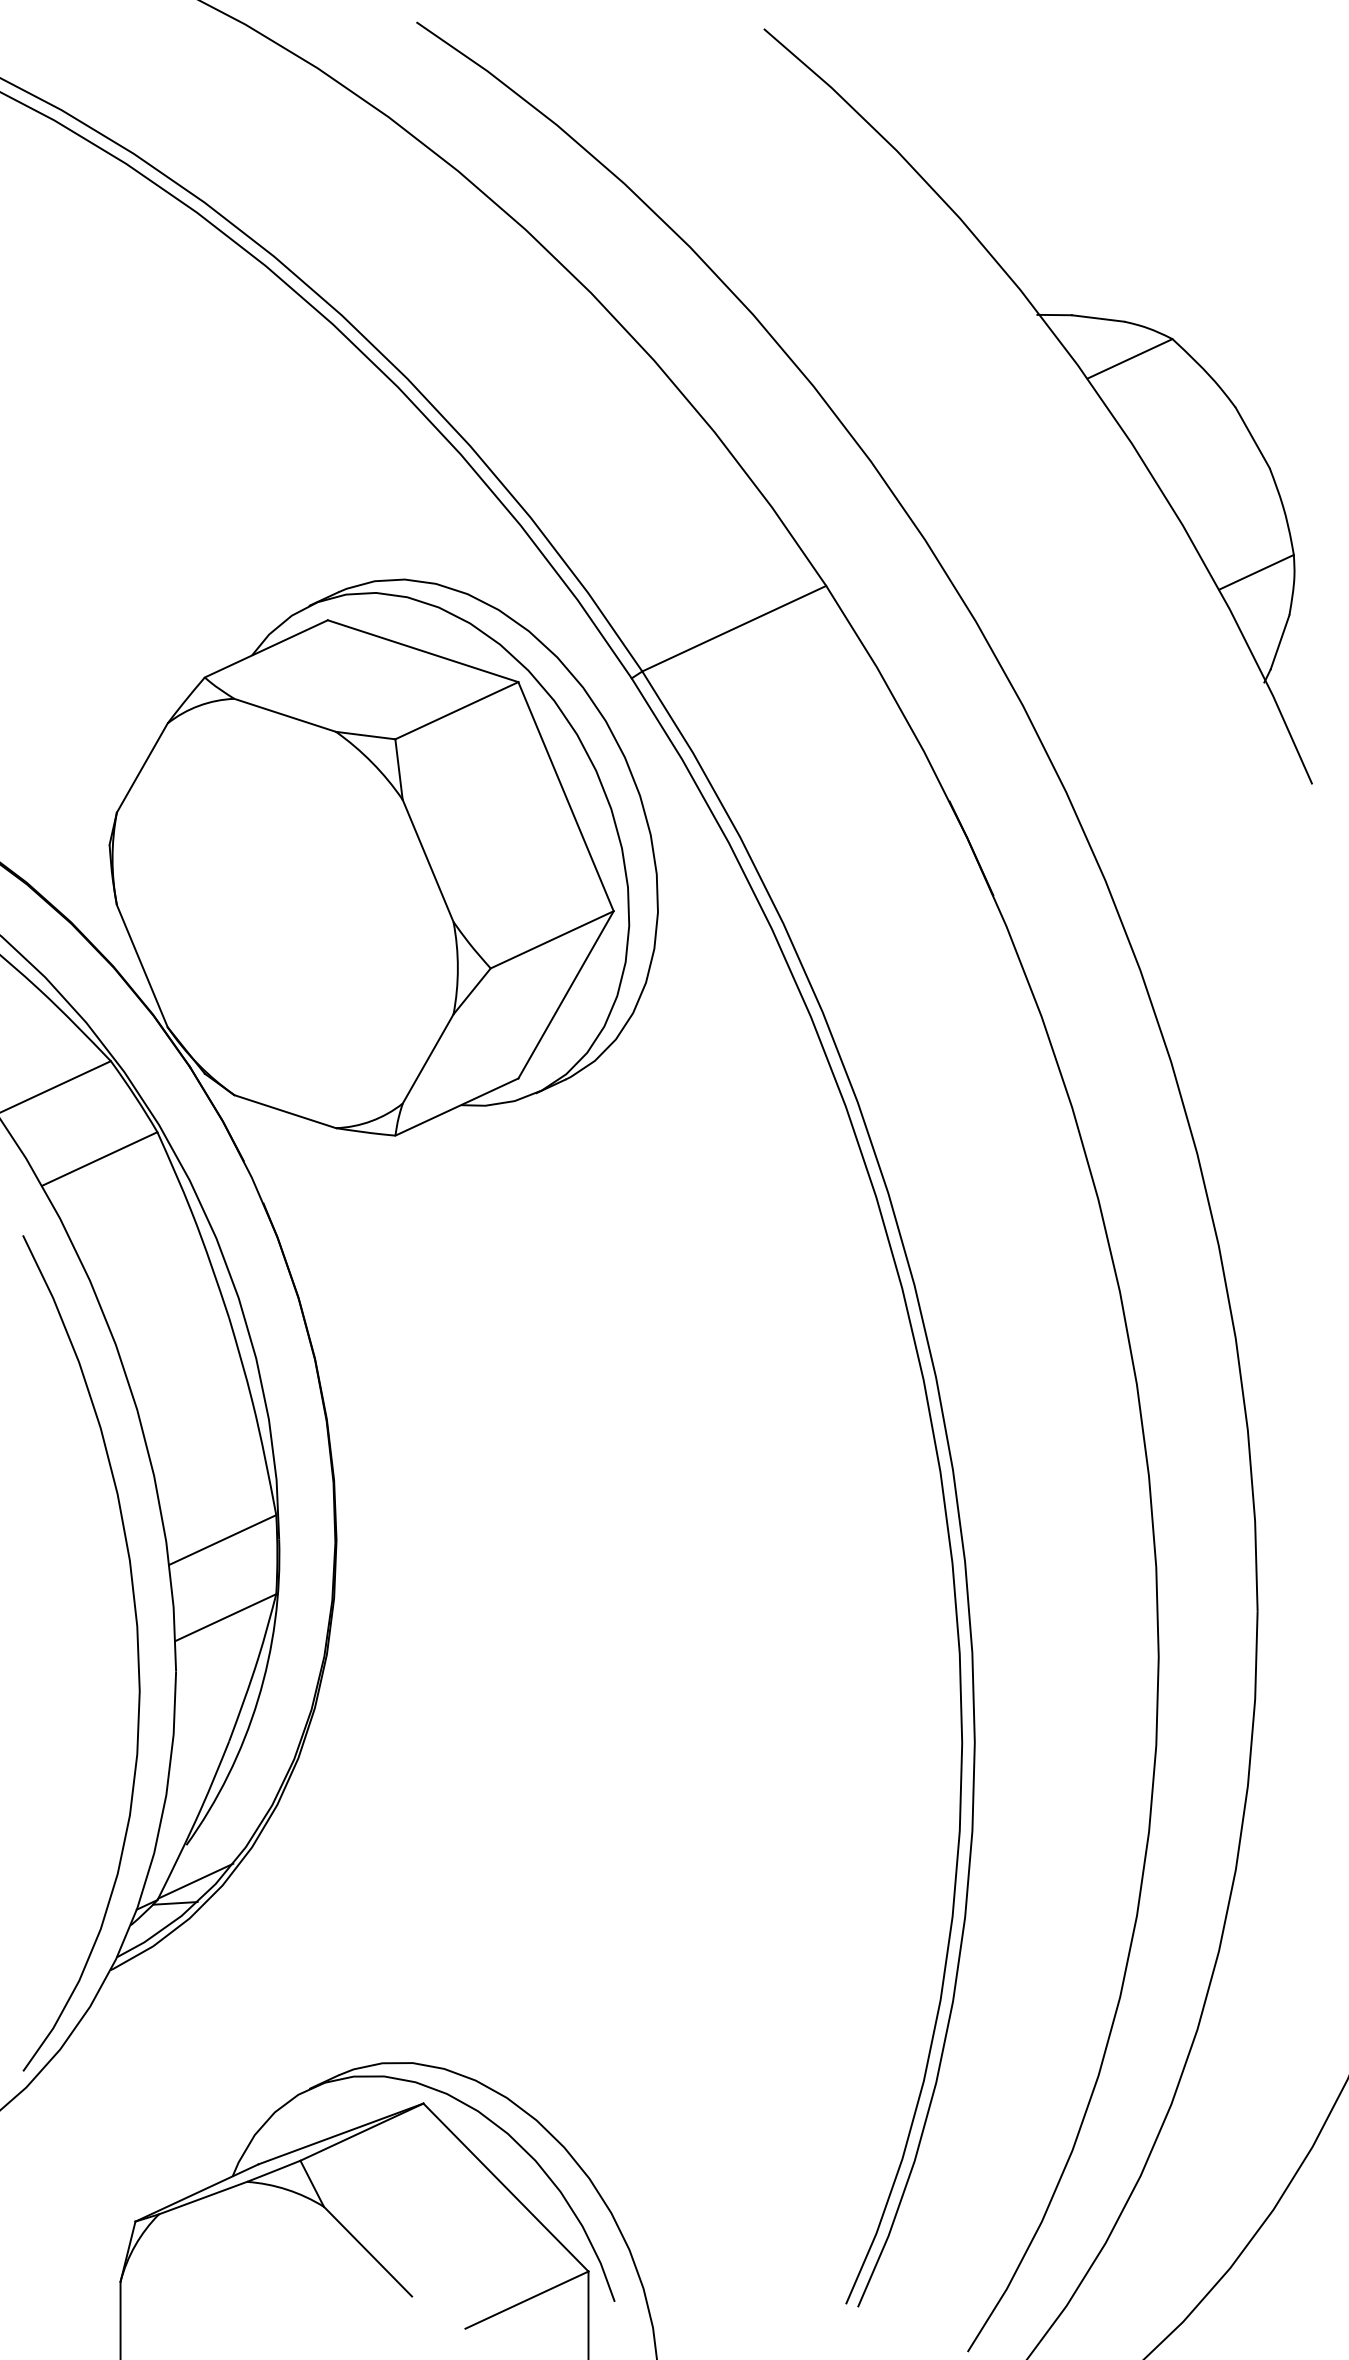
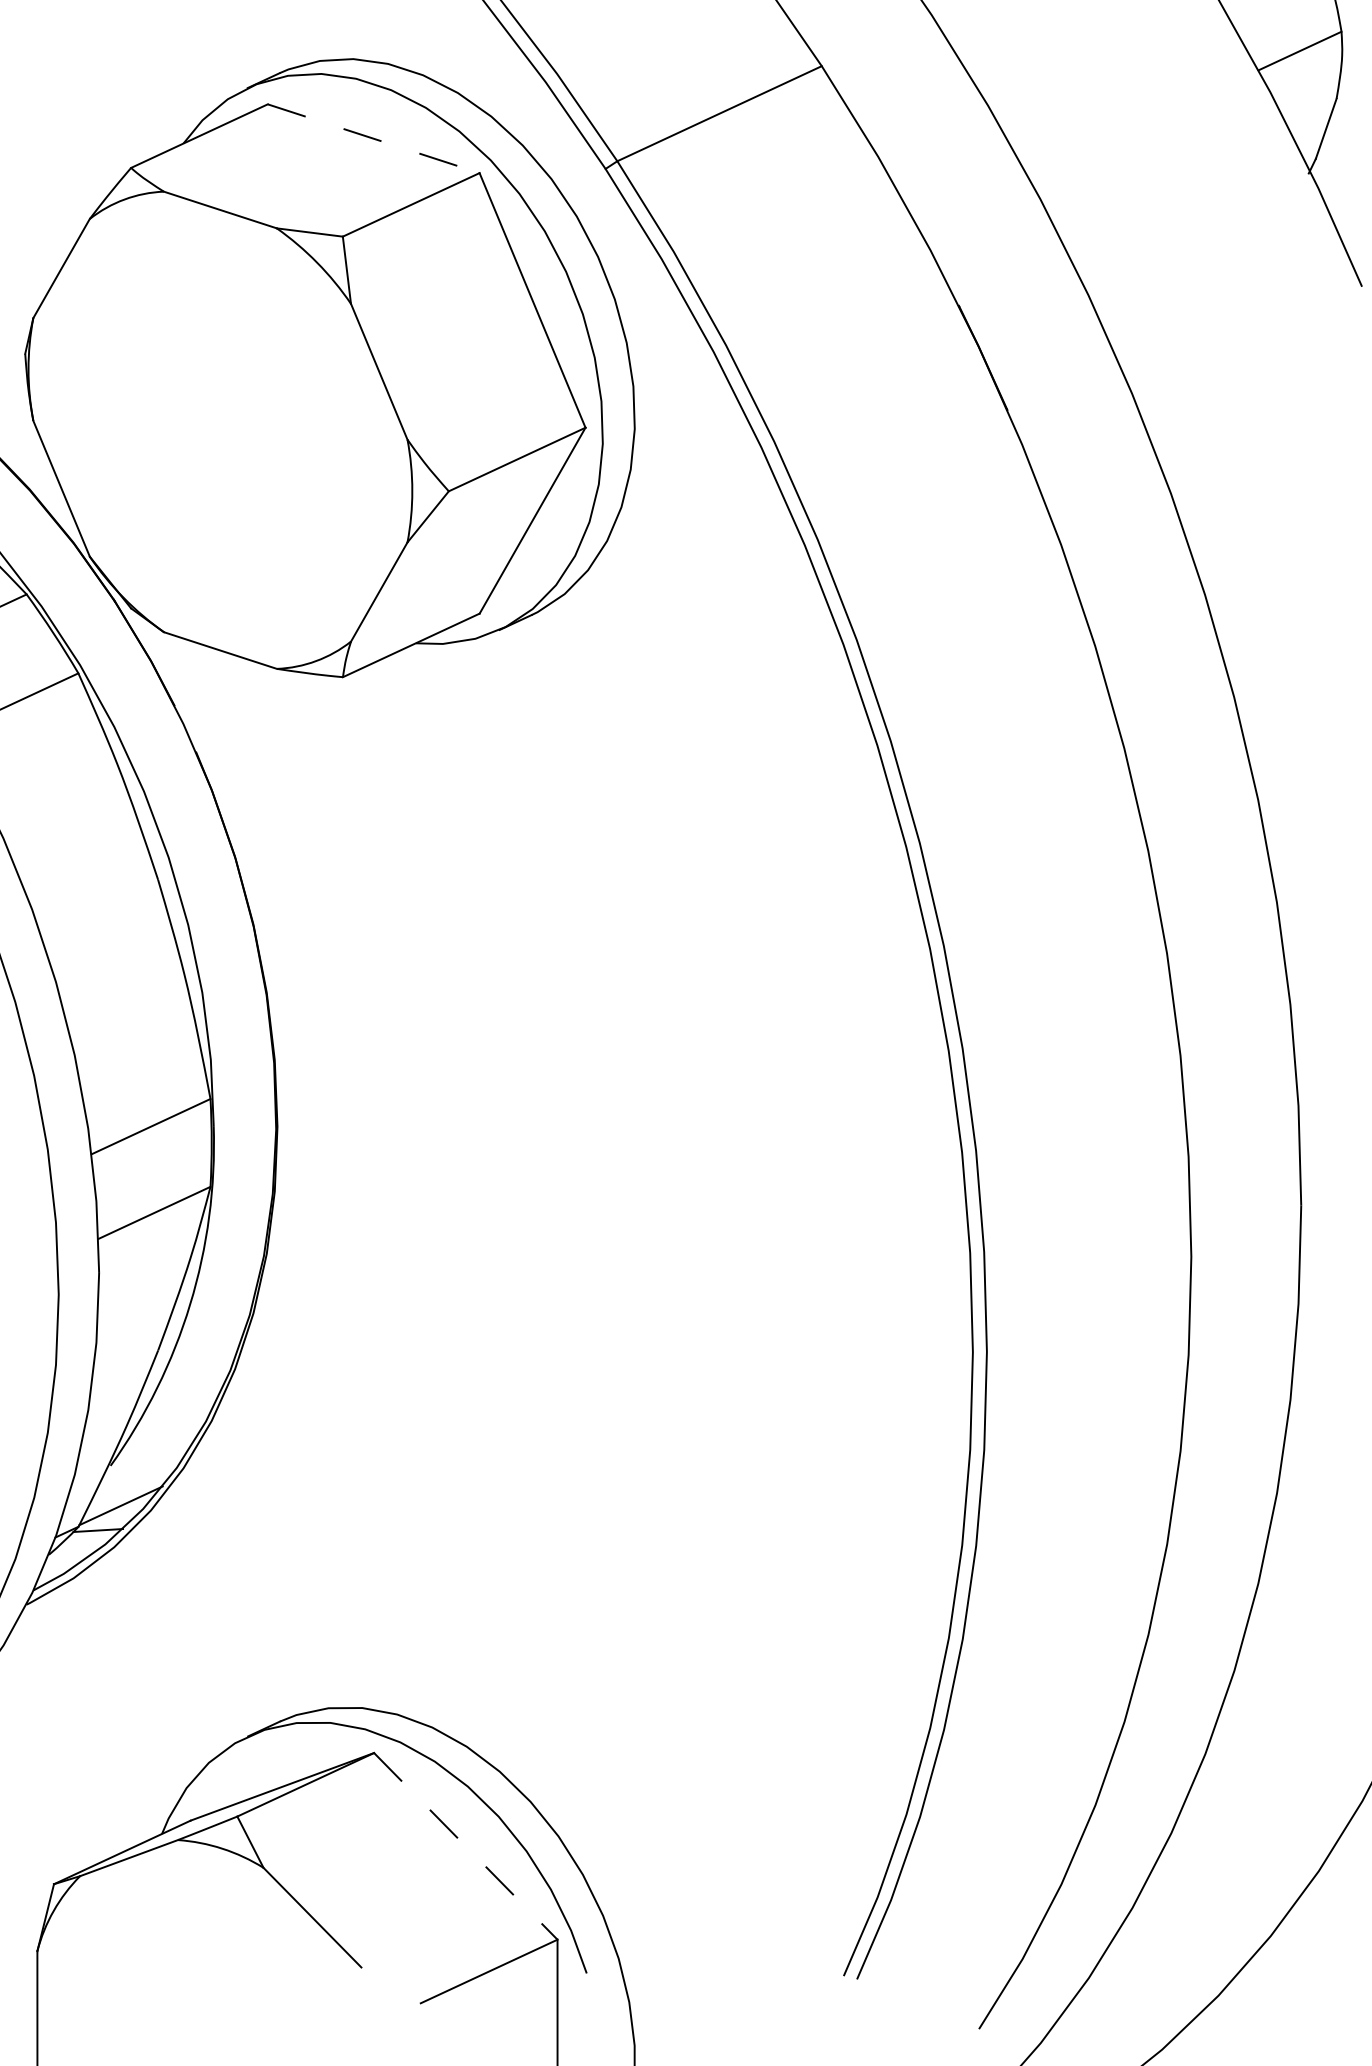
line: (423, 651) -> (374, 139), solid -> dashed
line: (505, 2187) -> (465, 1846), solid -> dashed

